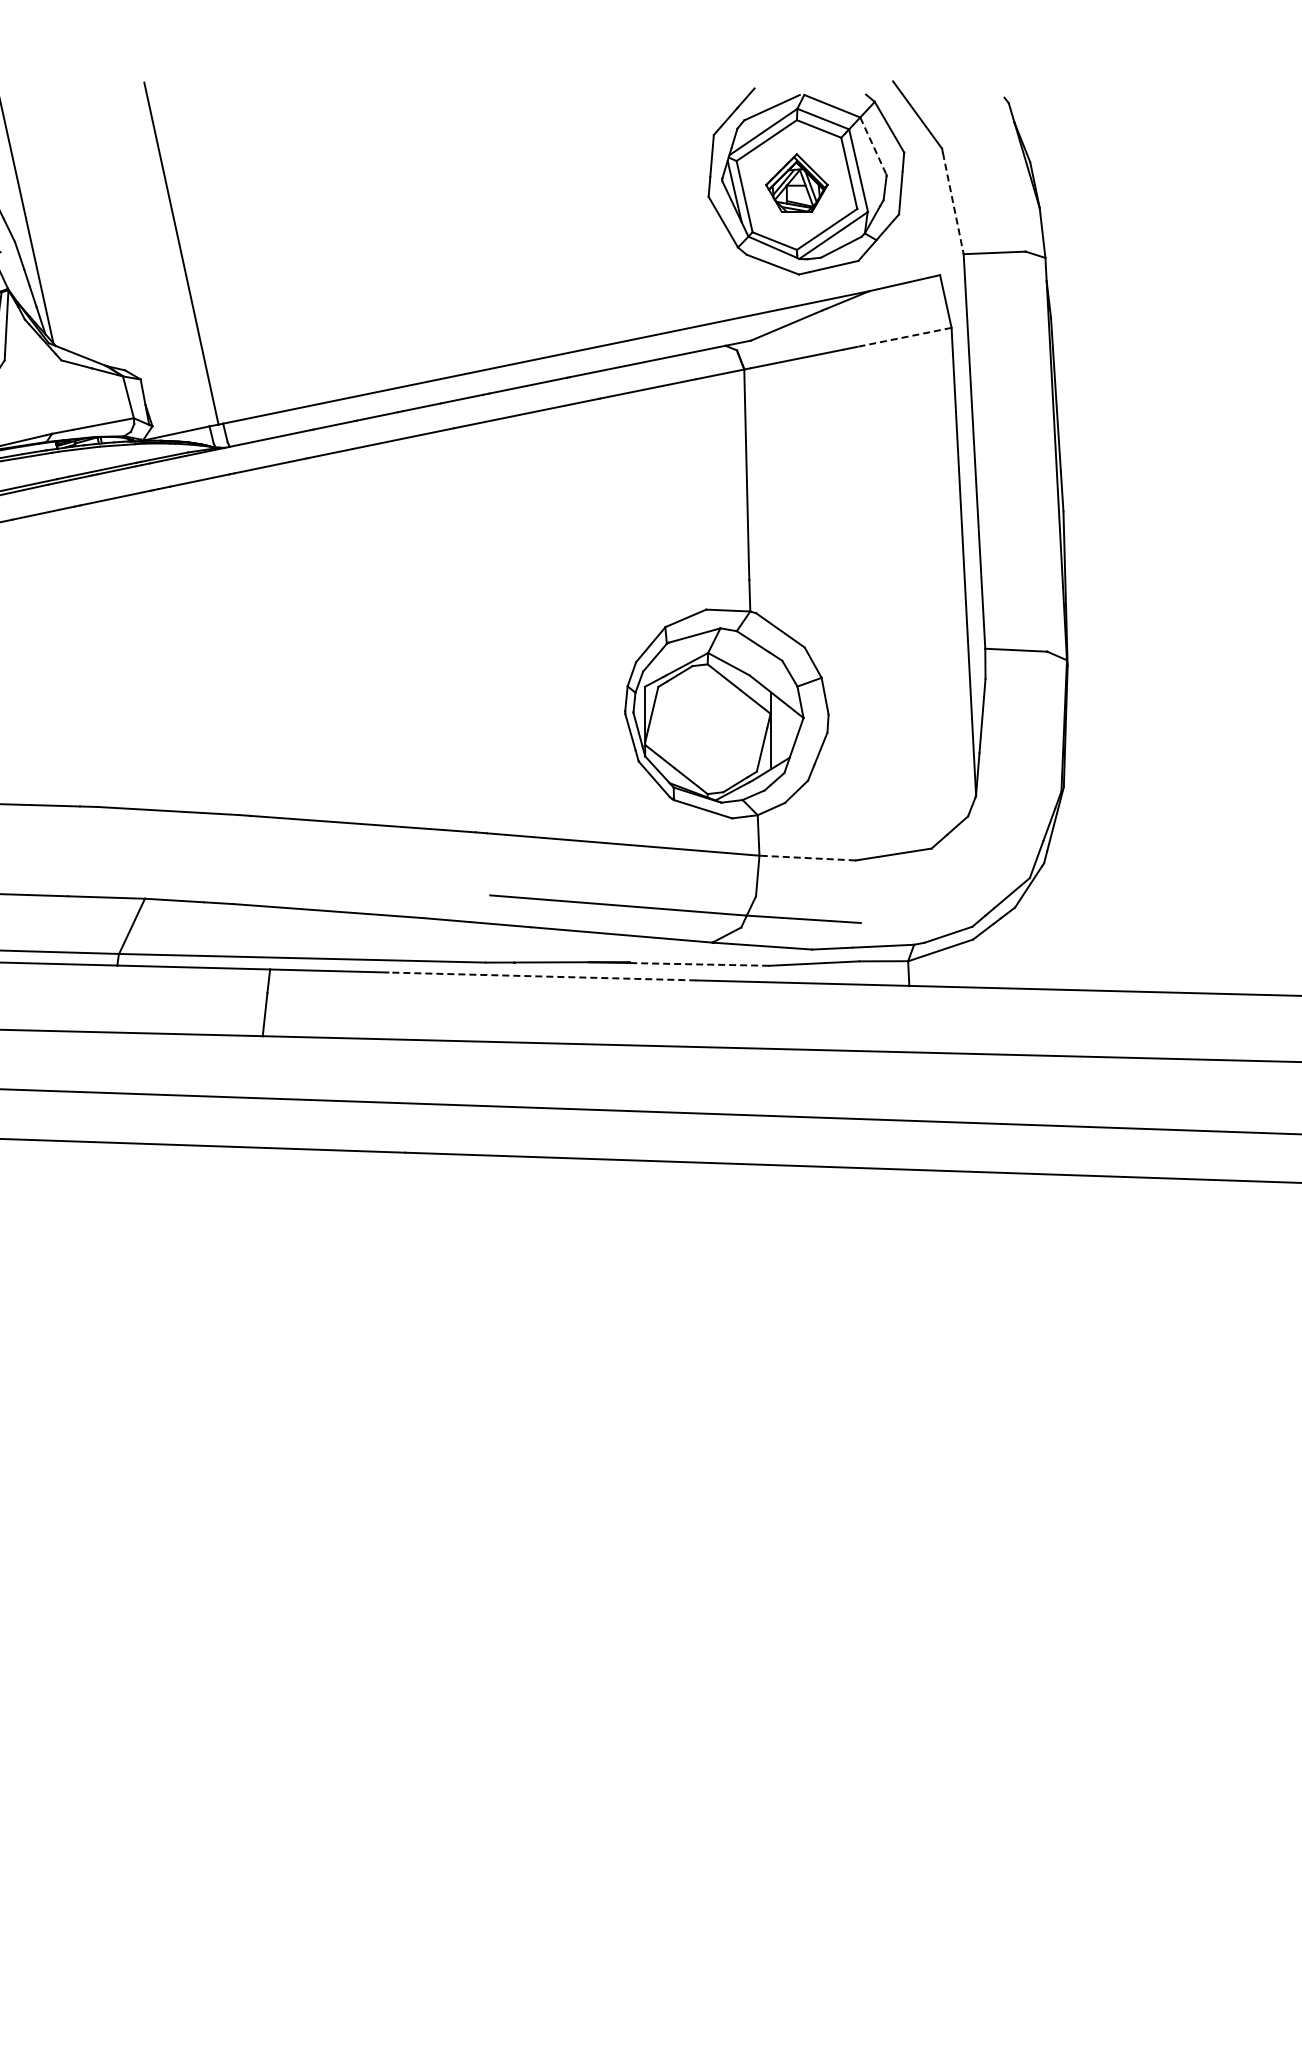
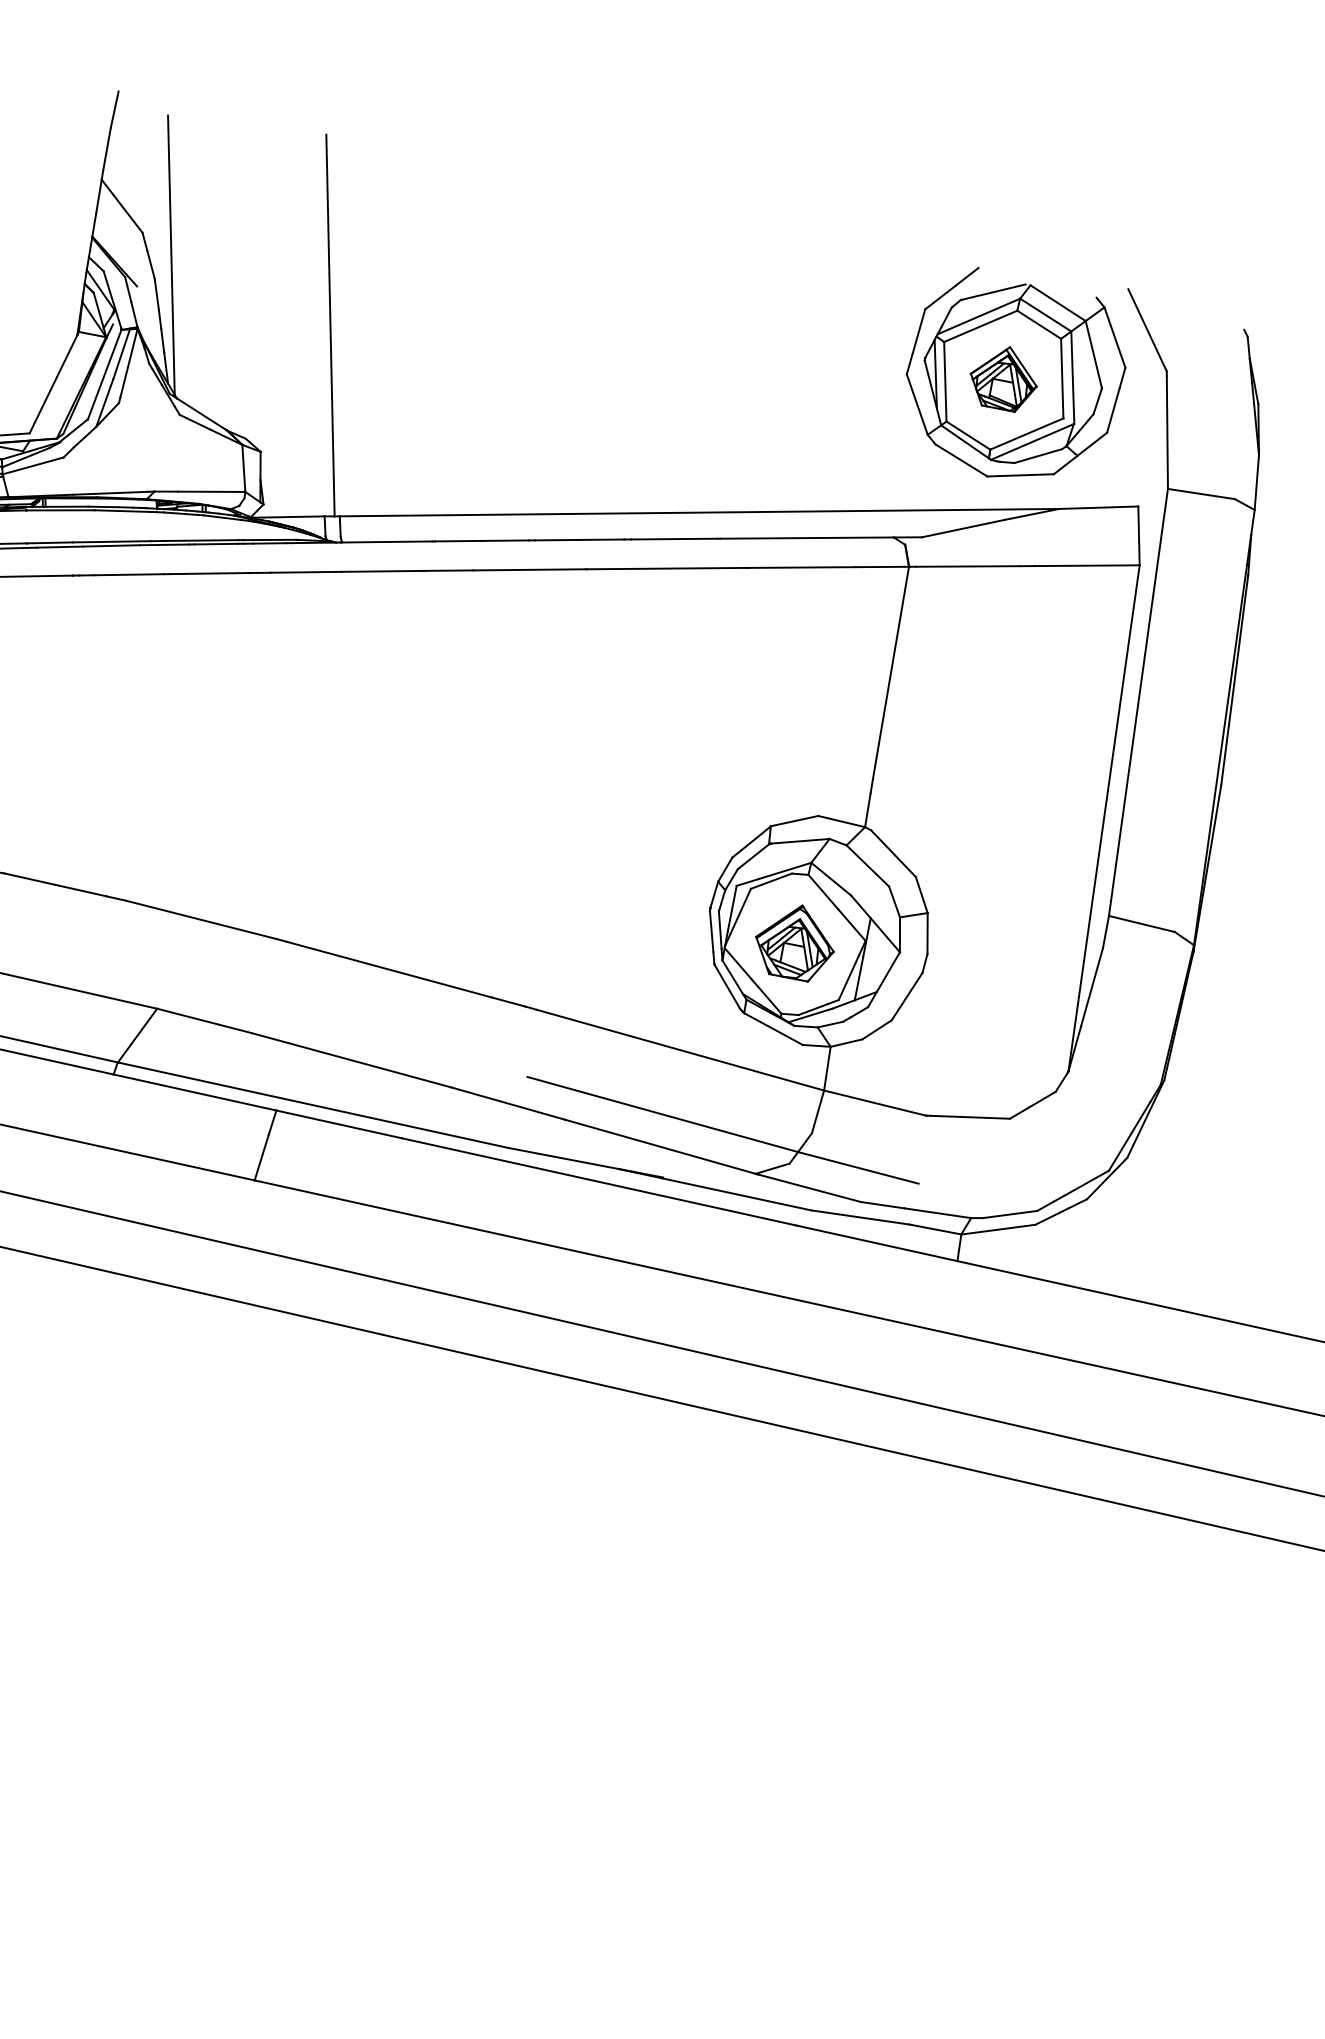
line: (873, 146) -> (1093, 354), dashed -> solid
line: (953, 203) -> (1167, 432), dashed -> solid
line: (903, 337) -> (1086, 565), dashed -> solid
part: (707, 726) -> (795, 941), added
line: (807, 858) -> (874, 1103), dashed -> solid
line: (699, 964) -> (737, 1194), dashed -> solid
line: (542, 976) -> (566, 1174), dashed -> solid

